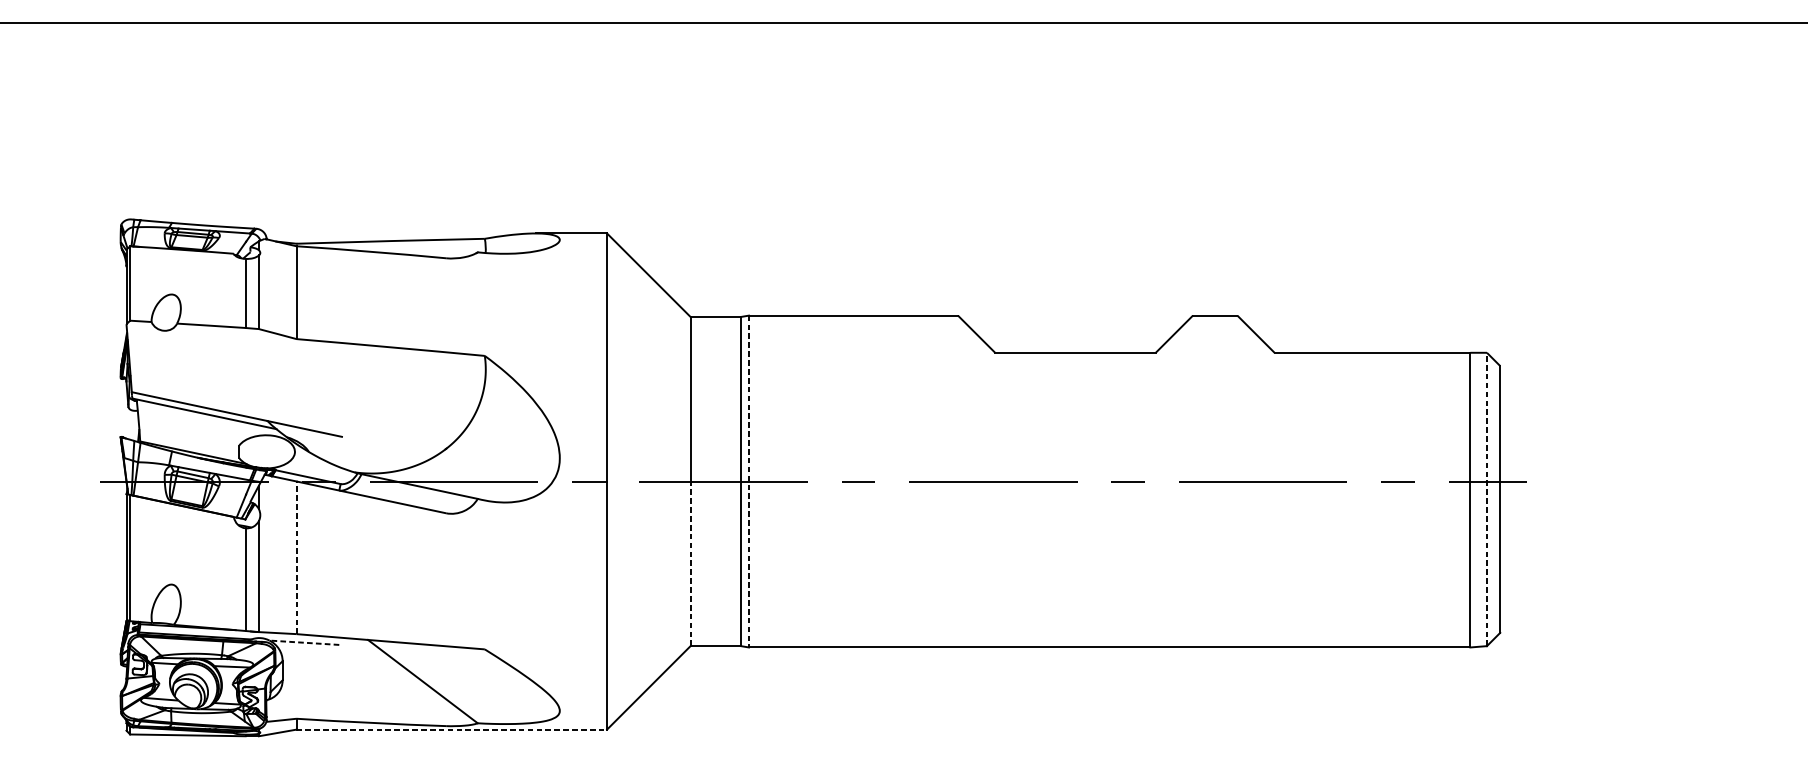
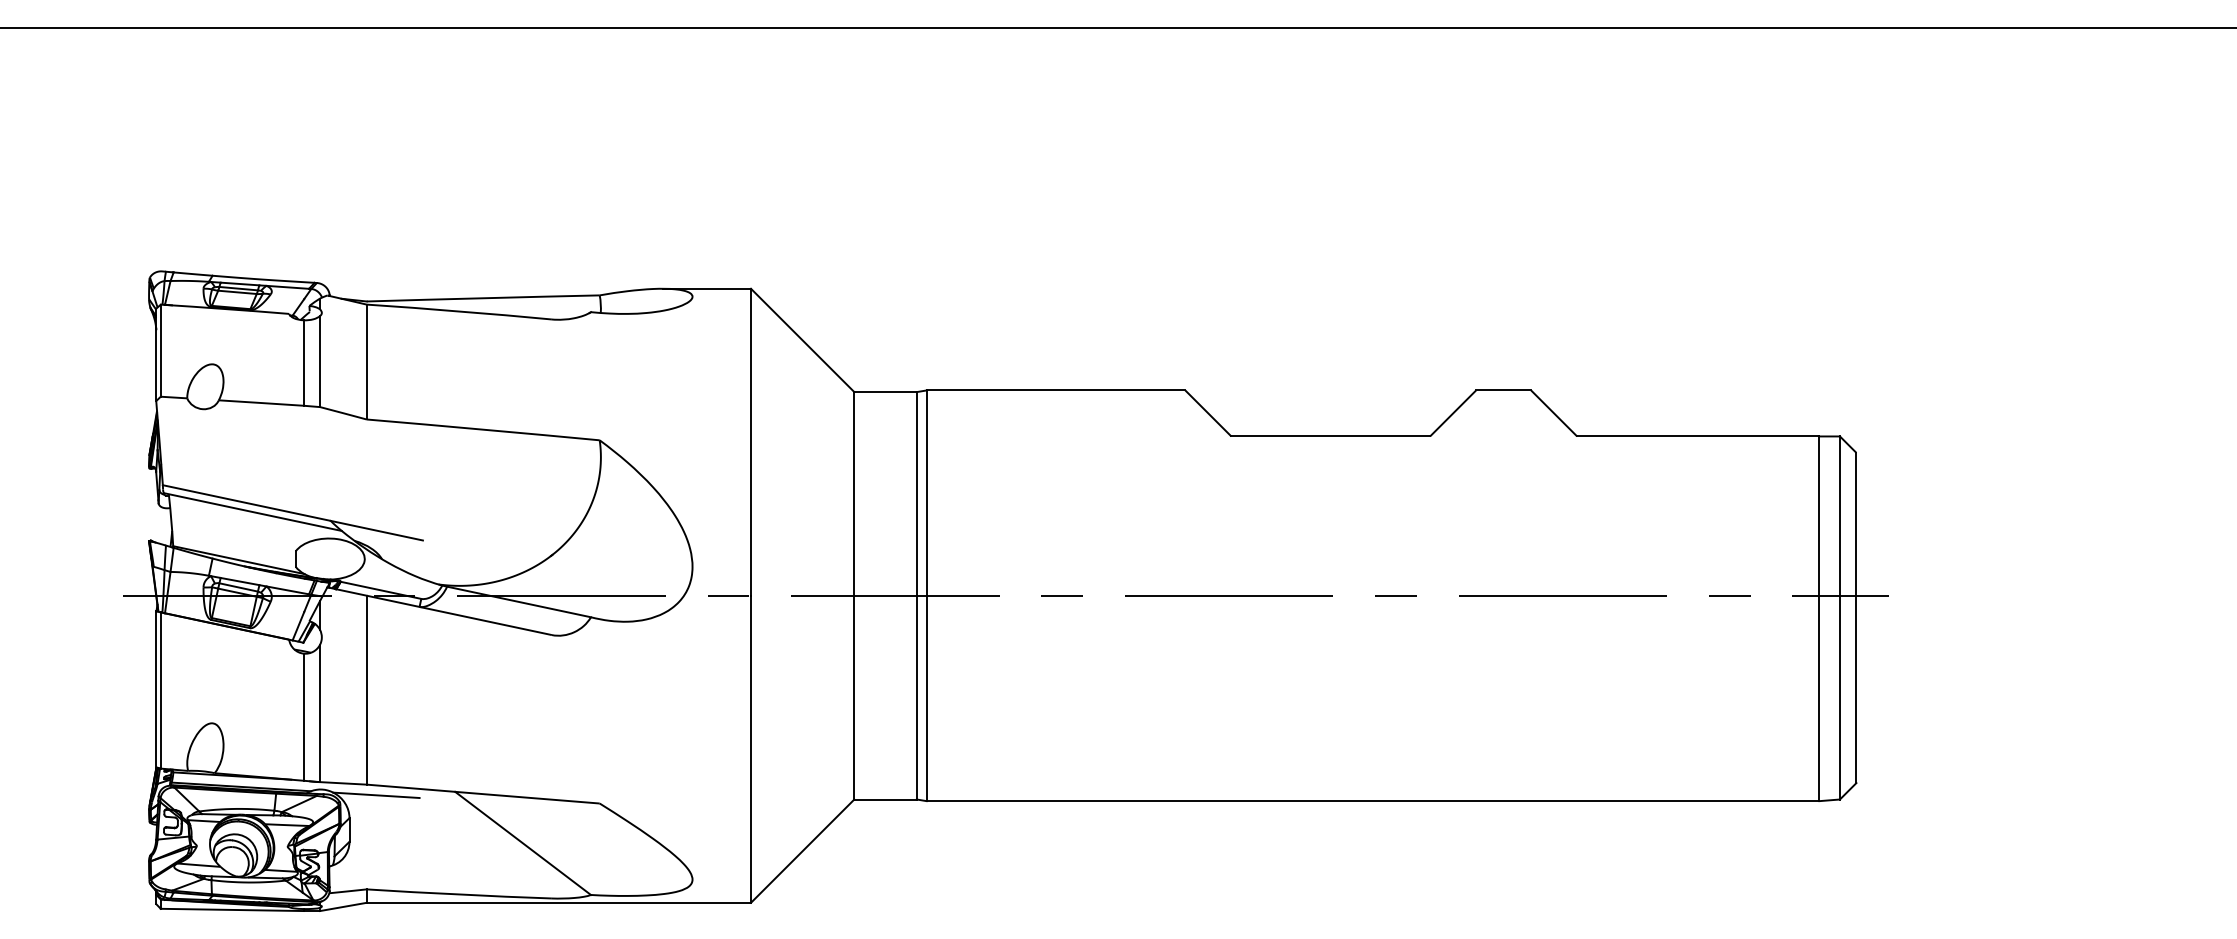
line: (748, 482) -> (926, 596), dashed -> solid
line: (1486, 499) -> (1839, 617), dashed -> solid
line: (296, 557) -> (366, 689), dashed -> solid
line: (690, 563) -> (854, 697), dashed -> solid
line: (303, 642) -> (375, 795), dashed -> solid
line: (452, 729) -> (559, 902), dashed -> solid

